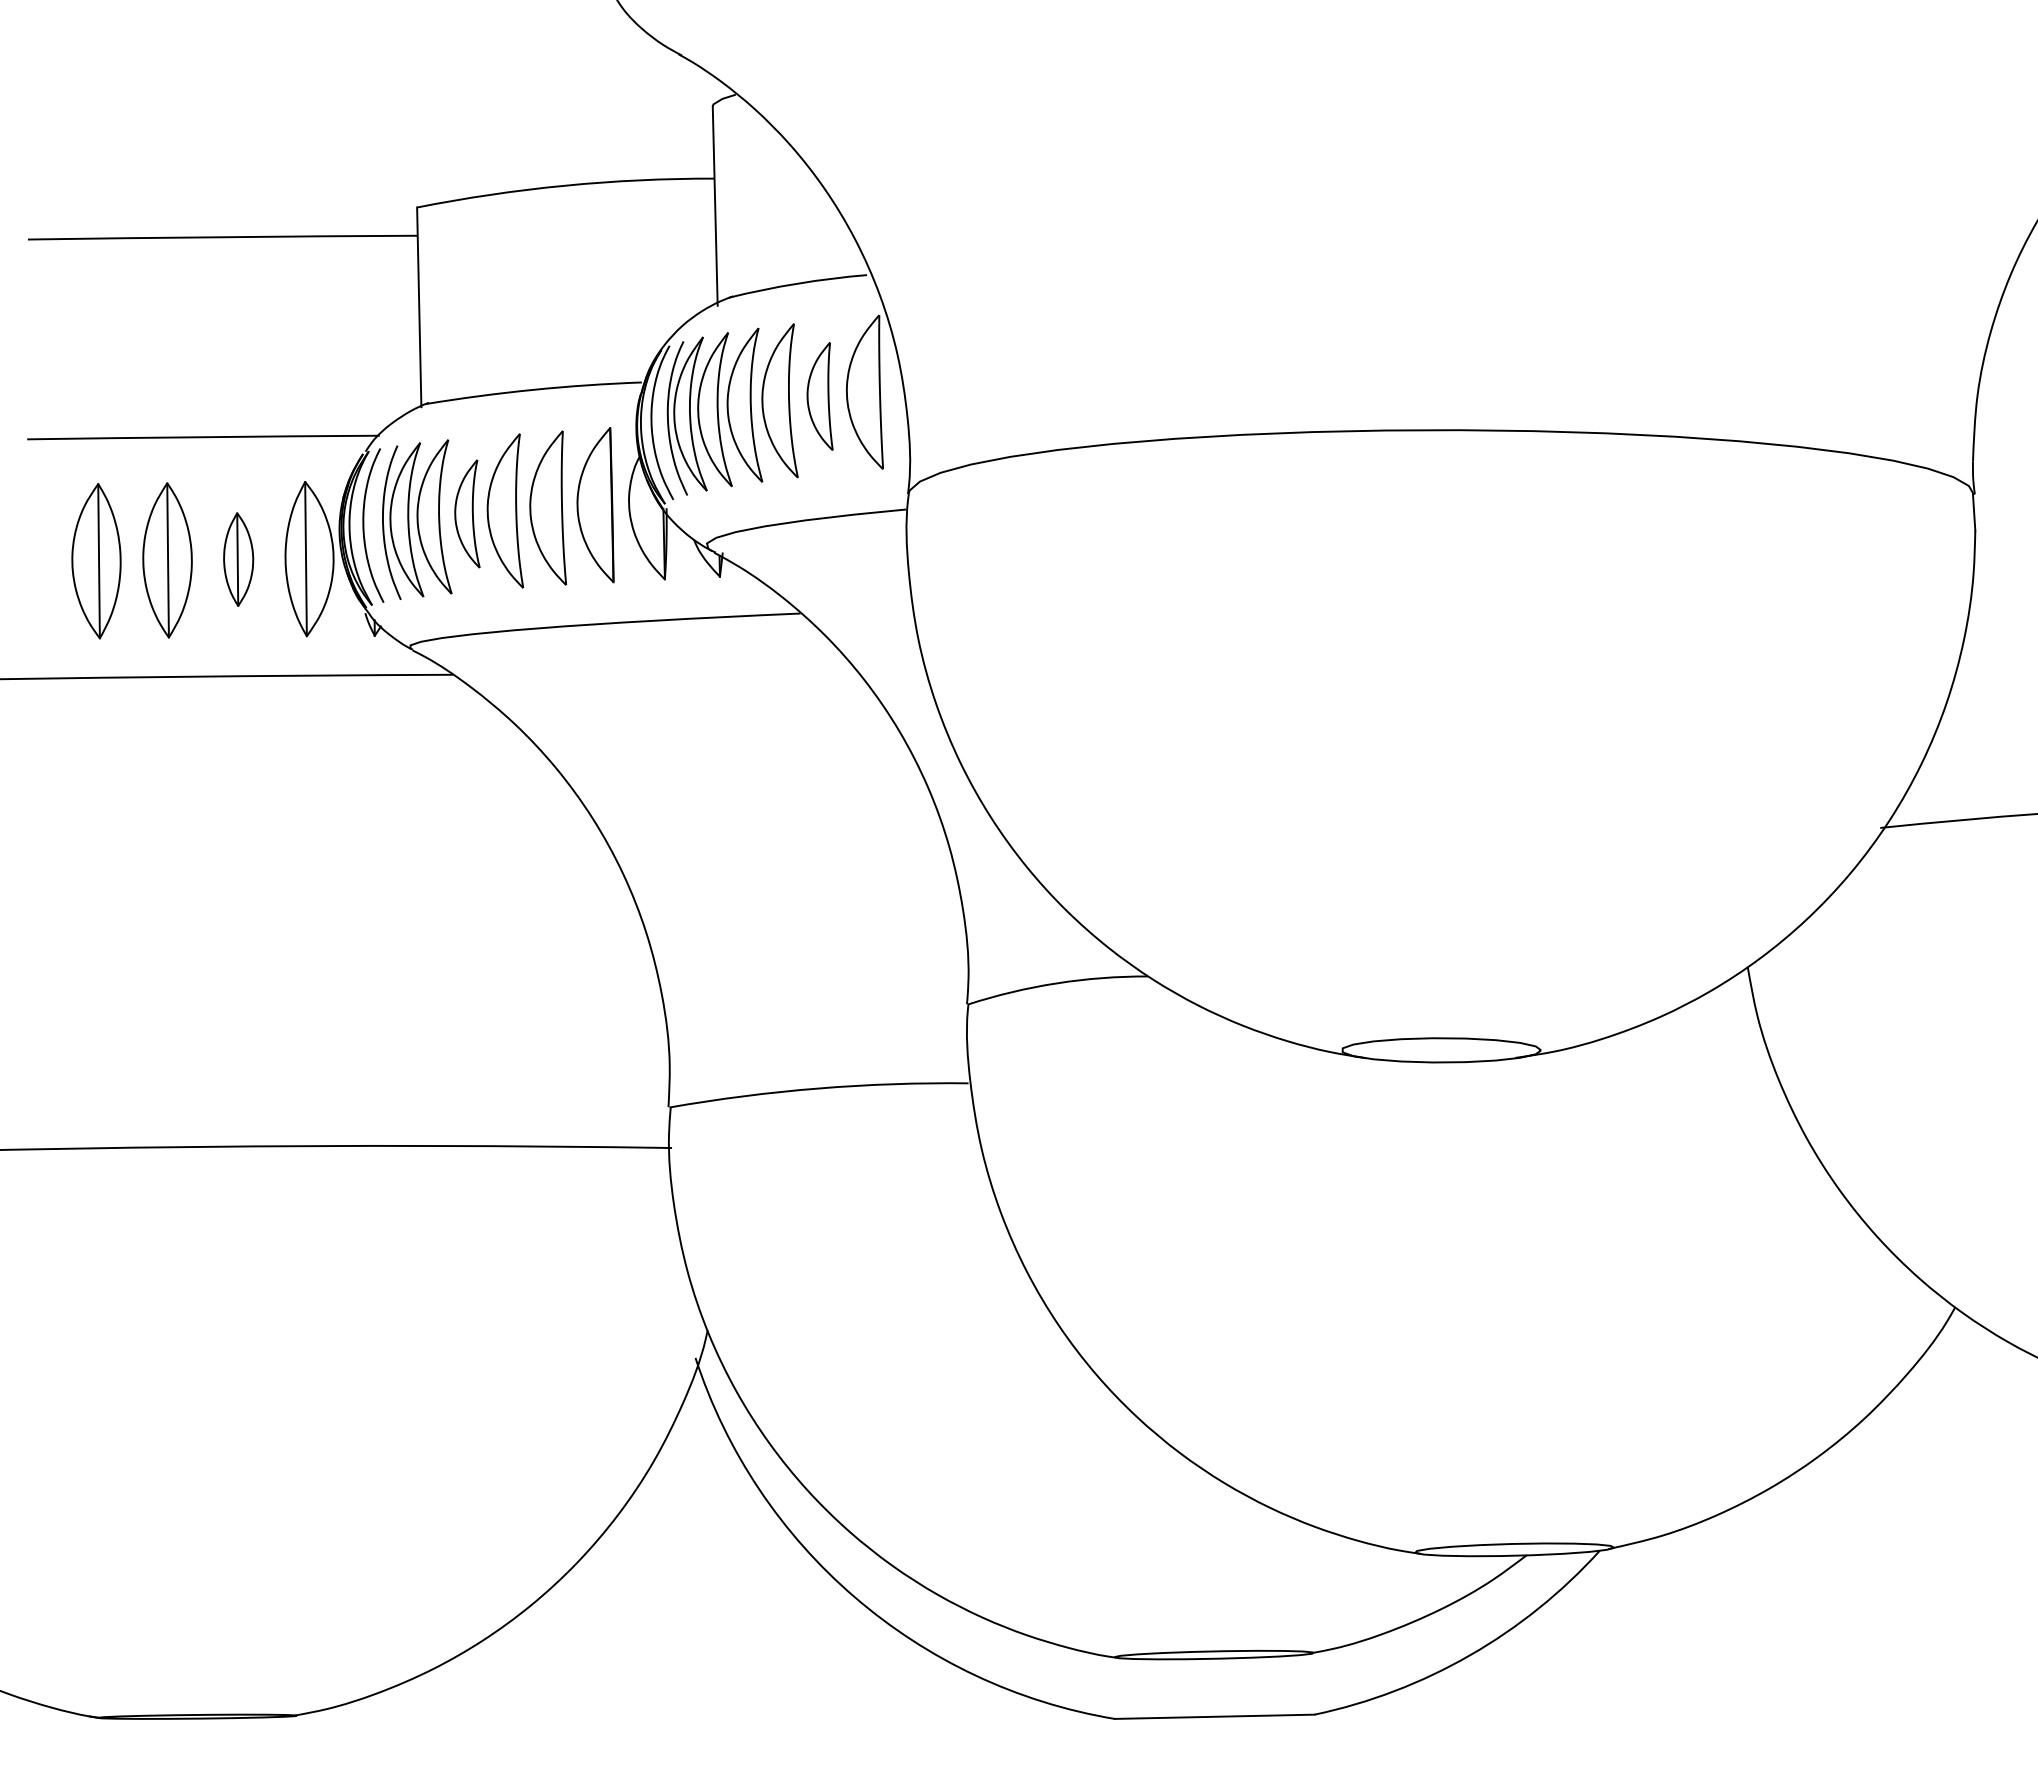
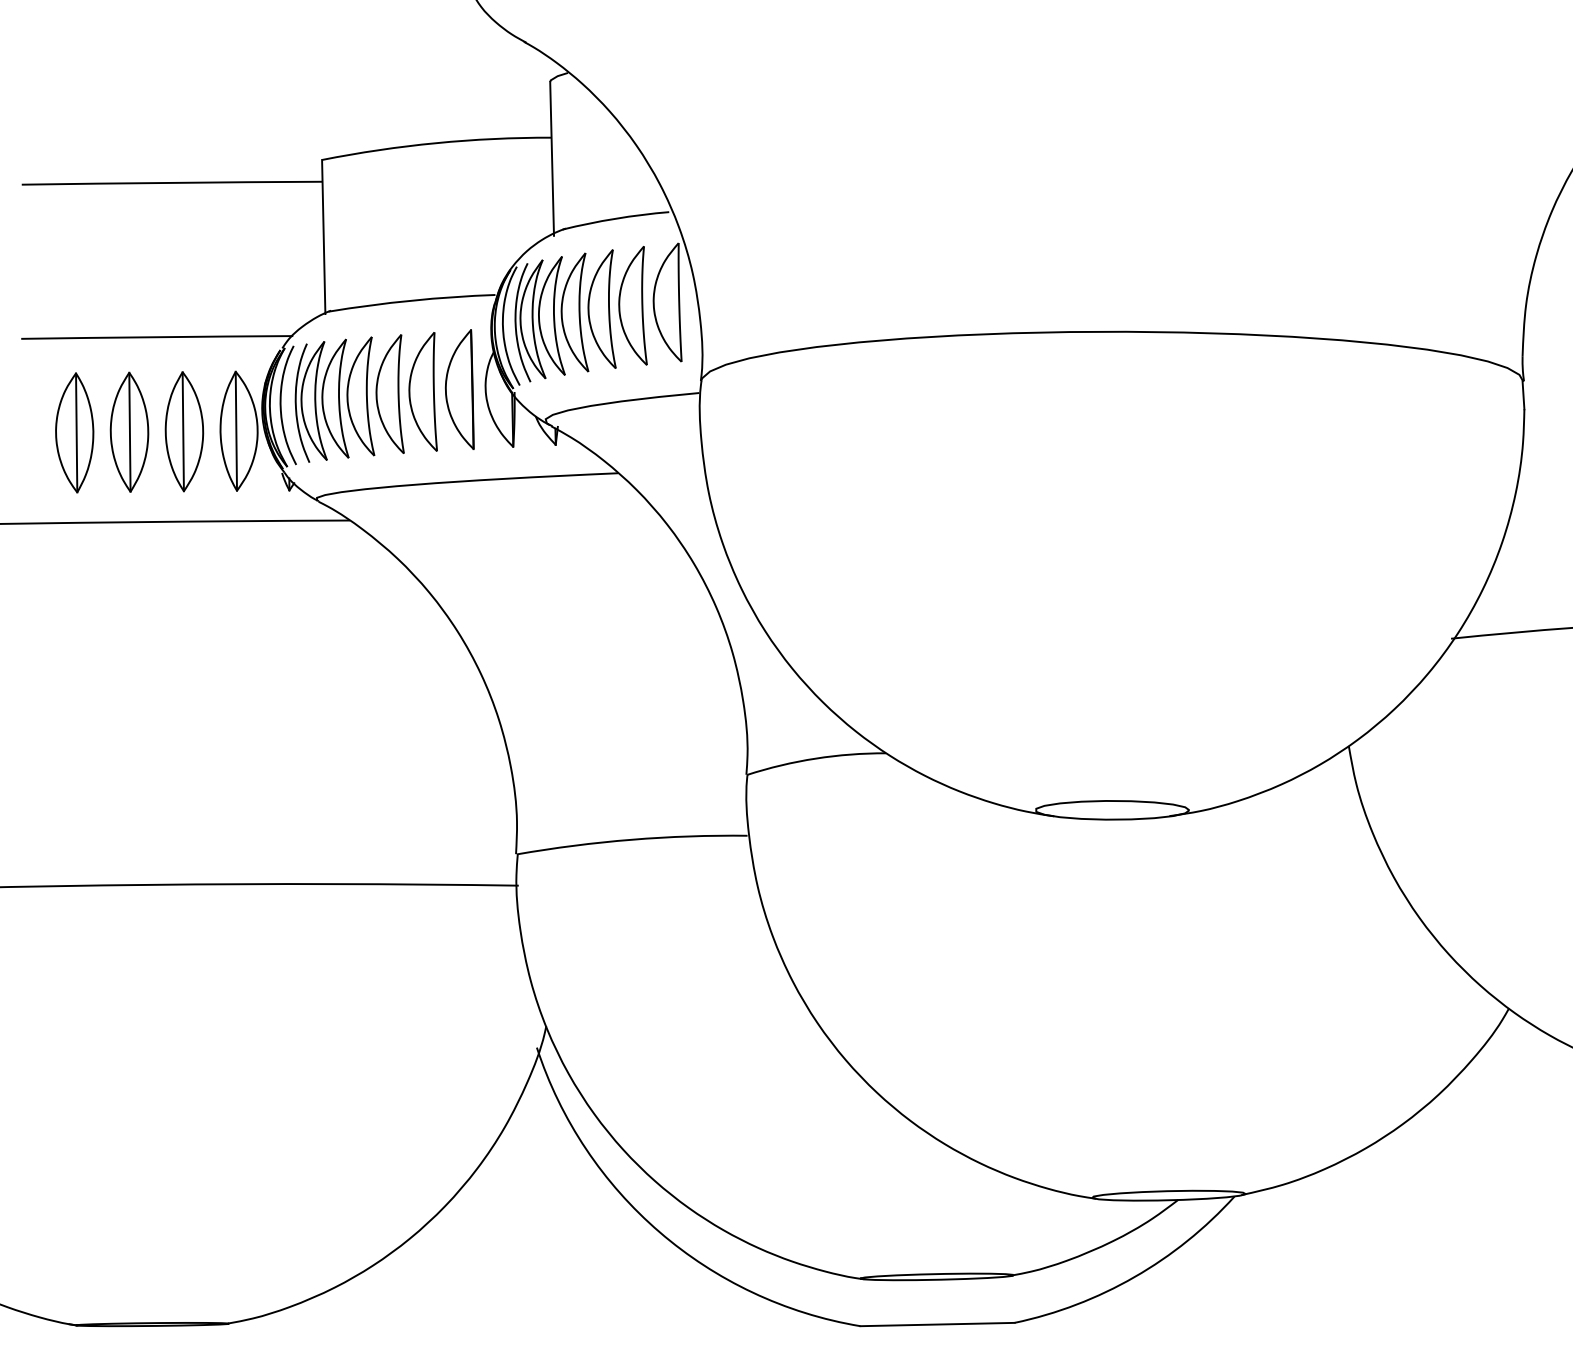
part: (819, 396) -> (632, 305), size x1.43
part: (467, 513) -> (360, 396), size x1.43
part: (238, 559) -> (184, 431), size x1.67

